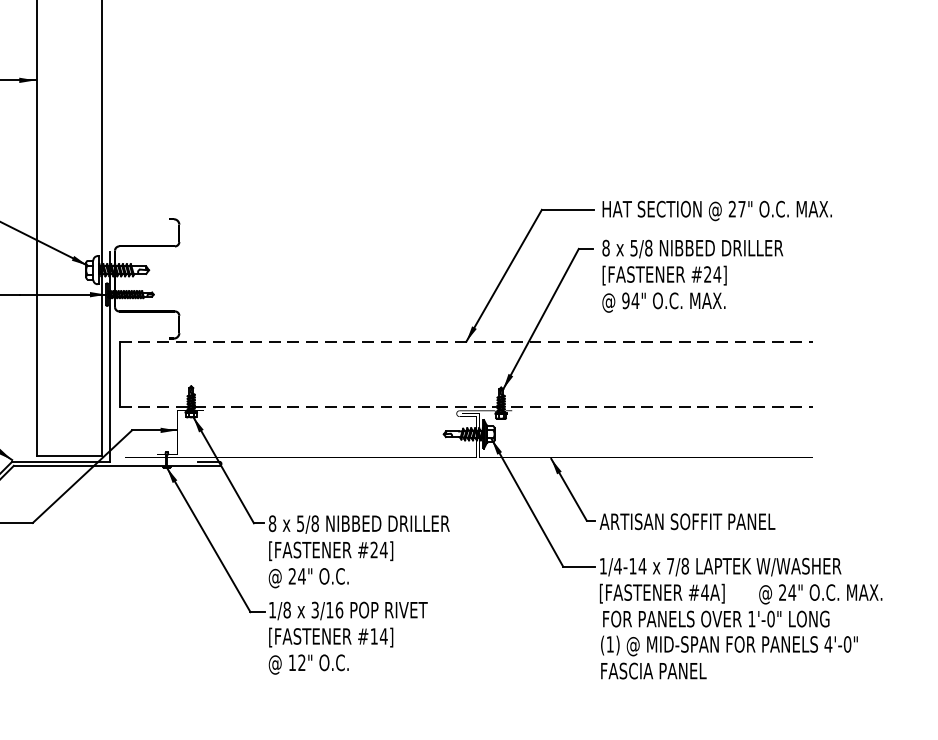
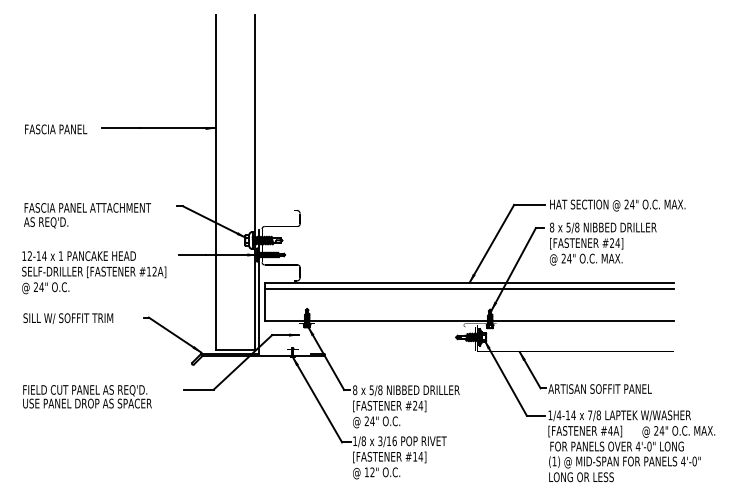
text: (742, 209) -> (632, 204), 27" -> 24"
text: (625, 300) -> (563, 258), 94" -> 24"
line: (466, 341) -> (469, 282), dashed -> solid
line: (466, 353) -> (469, 289), added
line: (466, 407) -> (469, 321), dashed -> solid
text: (750, 619) -> (637, 446), 1'-0" -> 4'-0"
text: (655, 671) -> (581, 477), FASCIA PANEL -> LONG OR LESS

